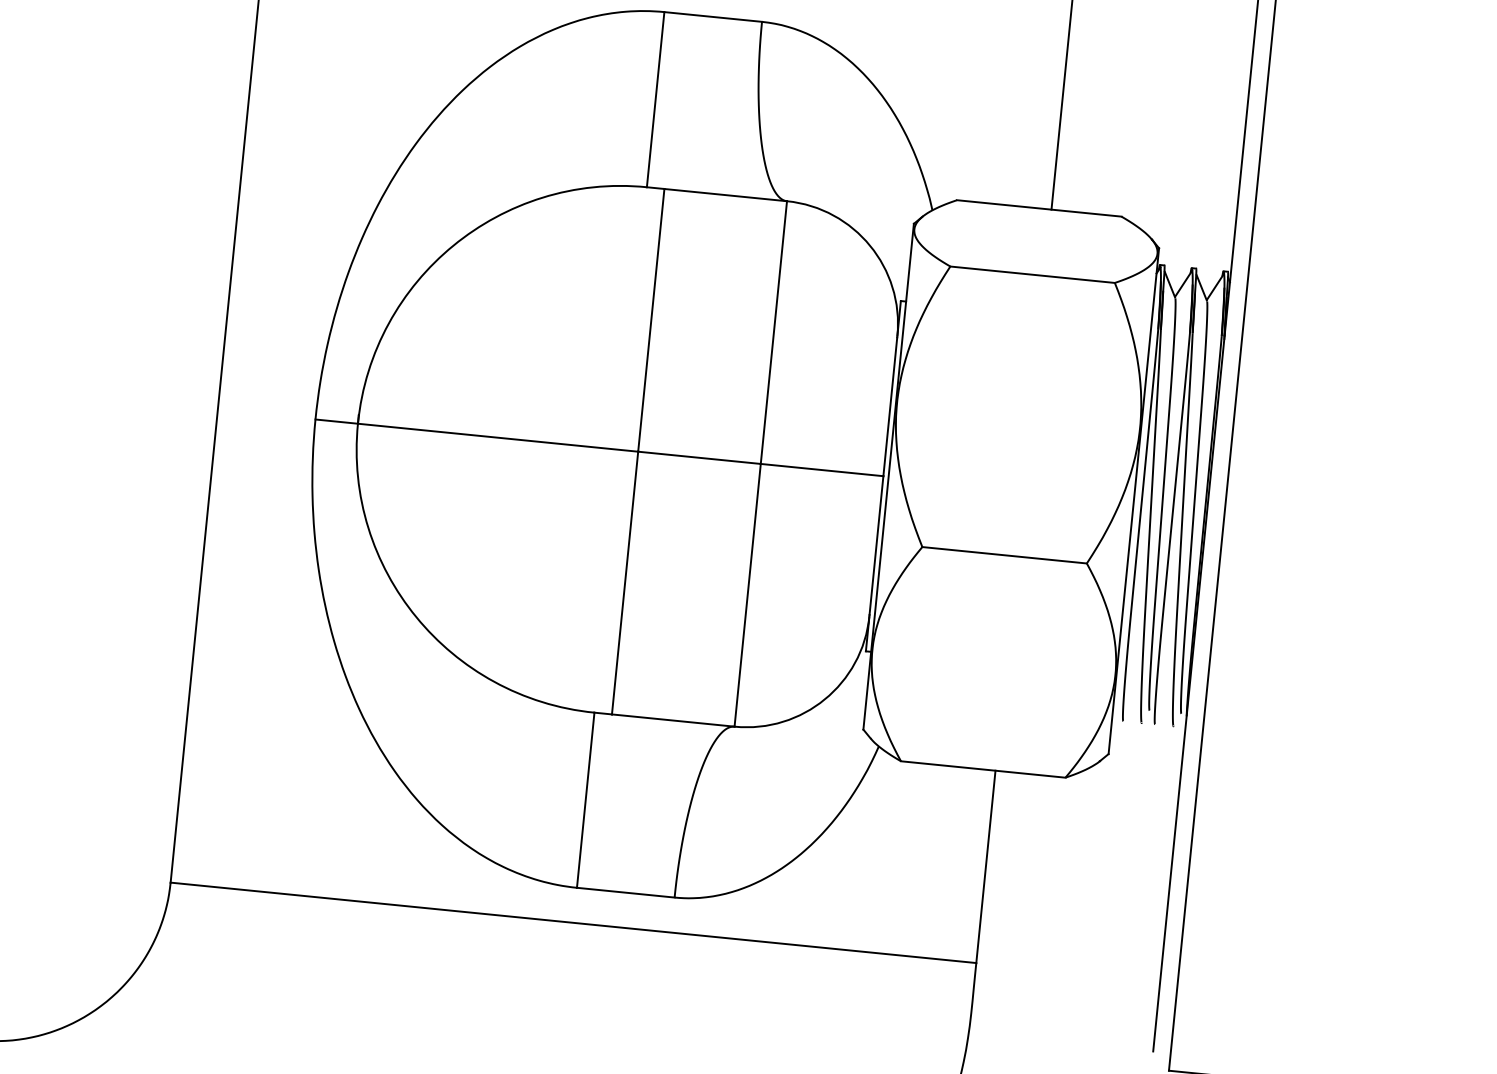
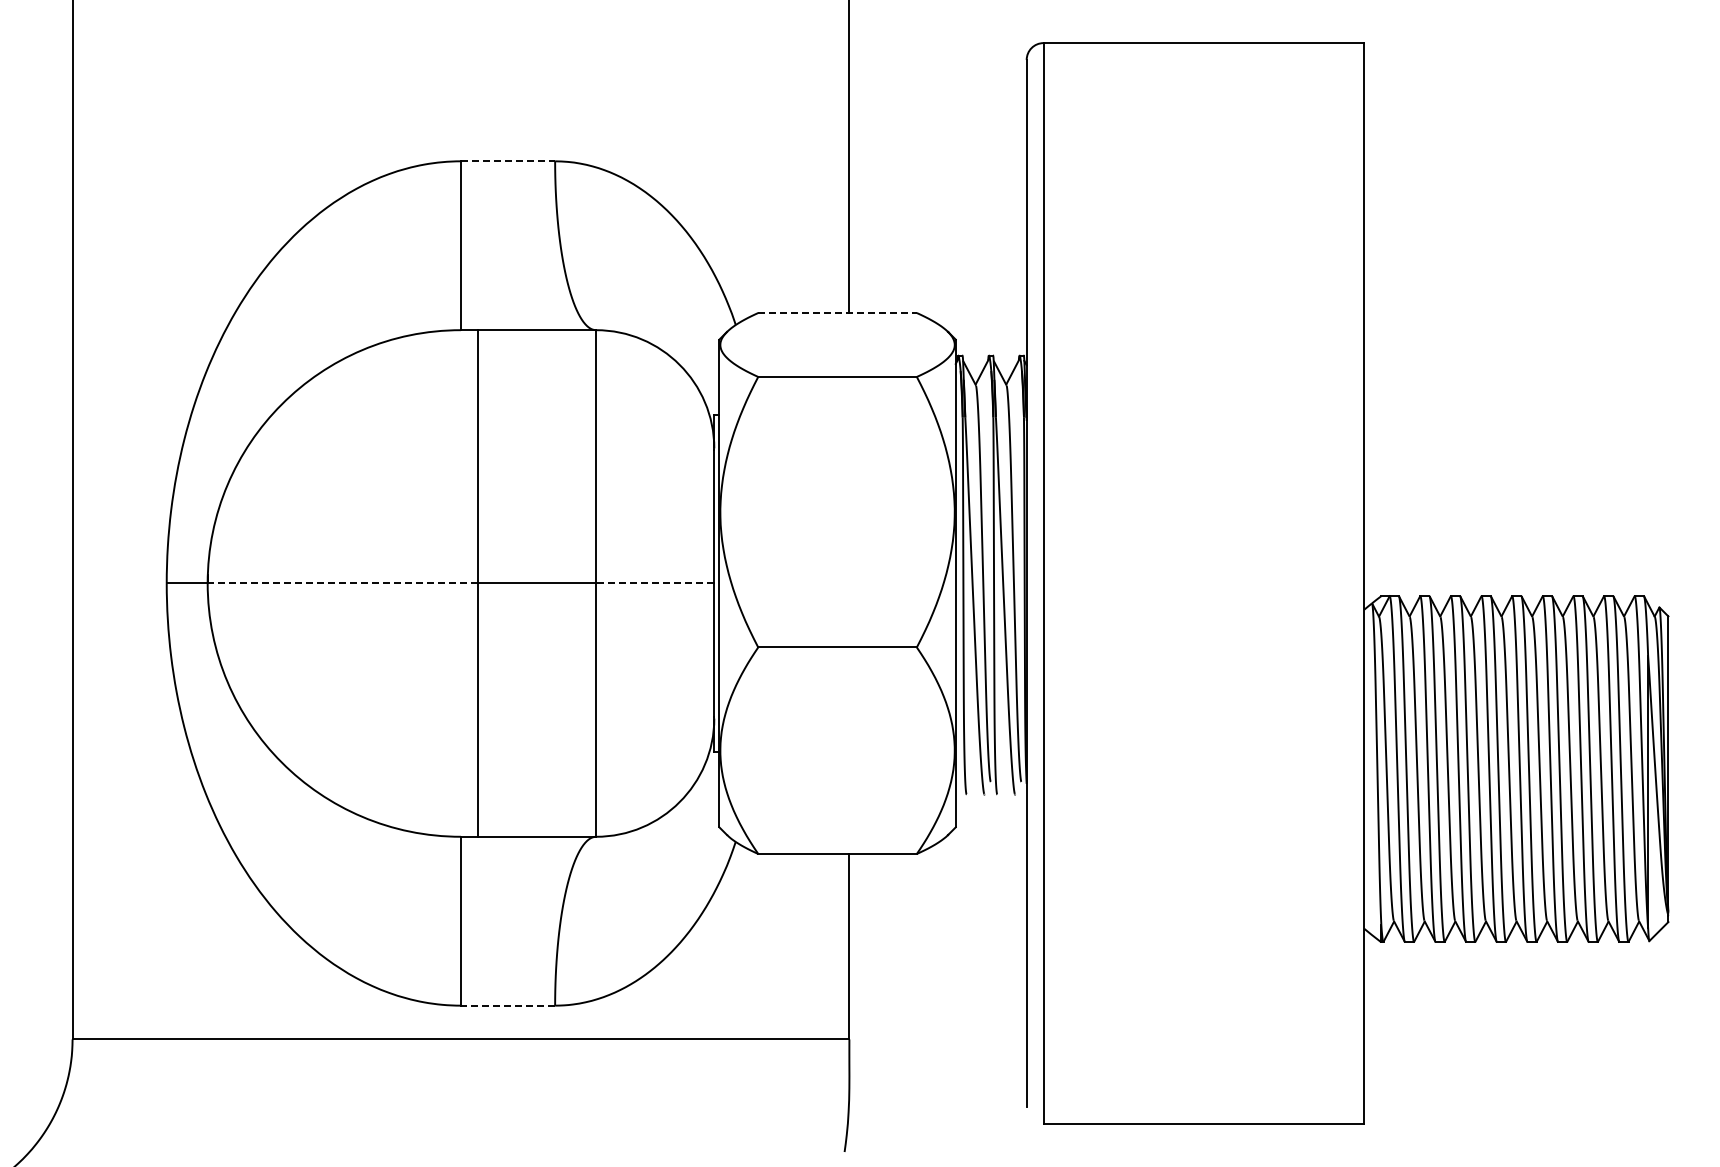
line: (713, 17) -> (508, 161), solid -> dashed
line: (1040, 209) -> (838, 313), solid -> dashed
line: (497, 437) -> (342, 583), solid -> dashed
line: (821, 470) -> (654, 583), solid -> dashed
line: (625, 892) -> (507, 1005), solid -> dashed

